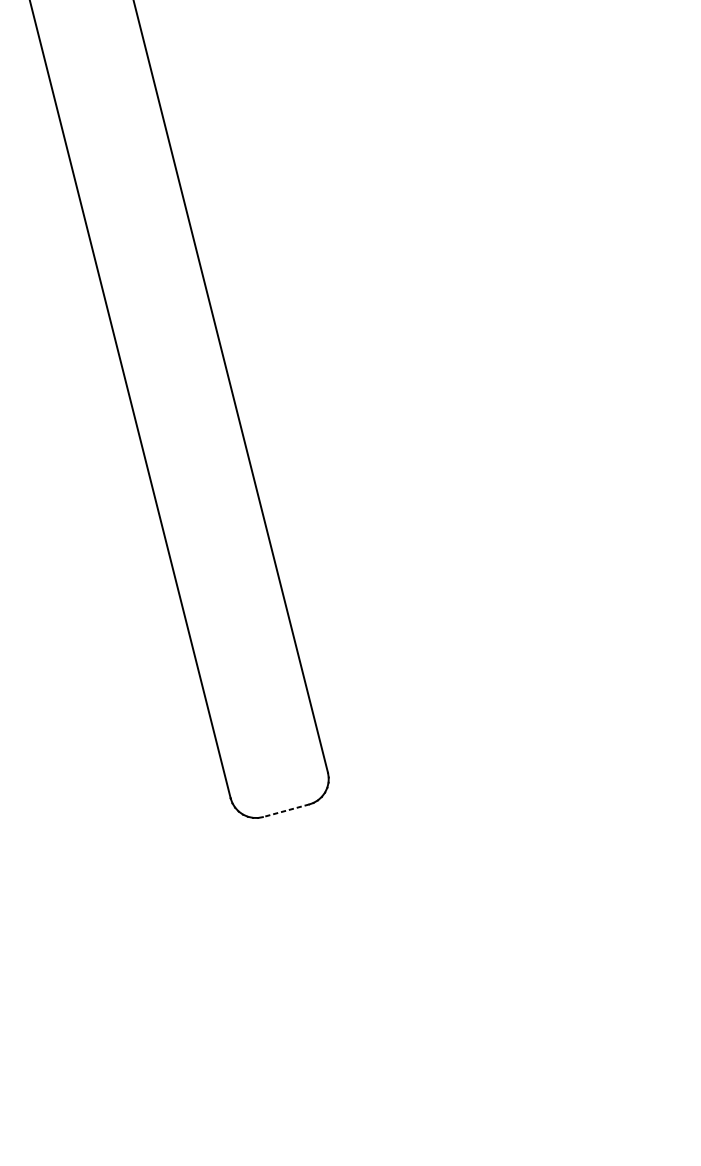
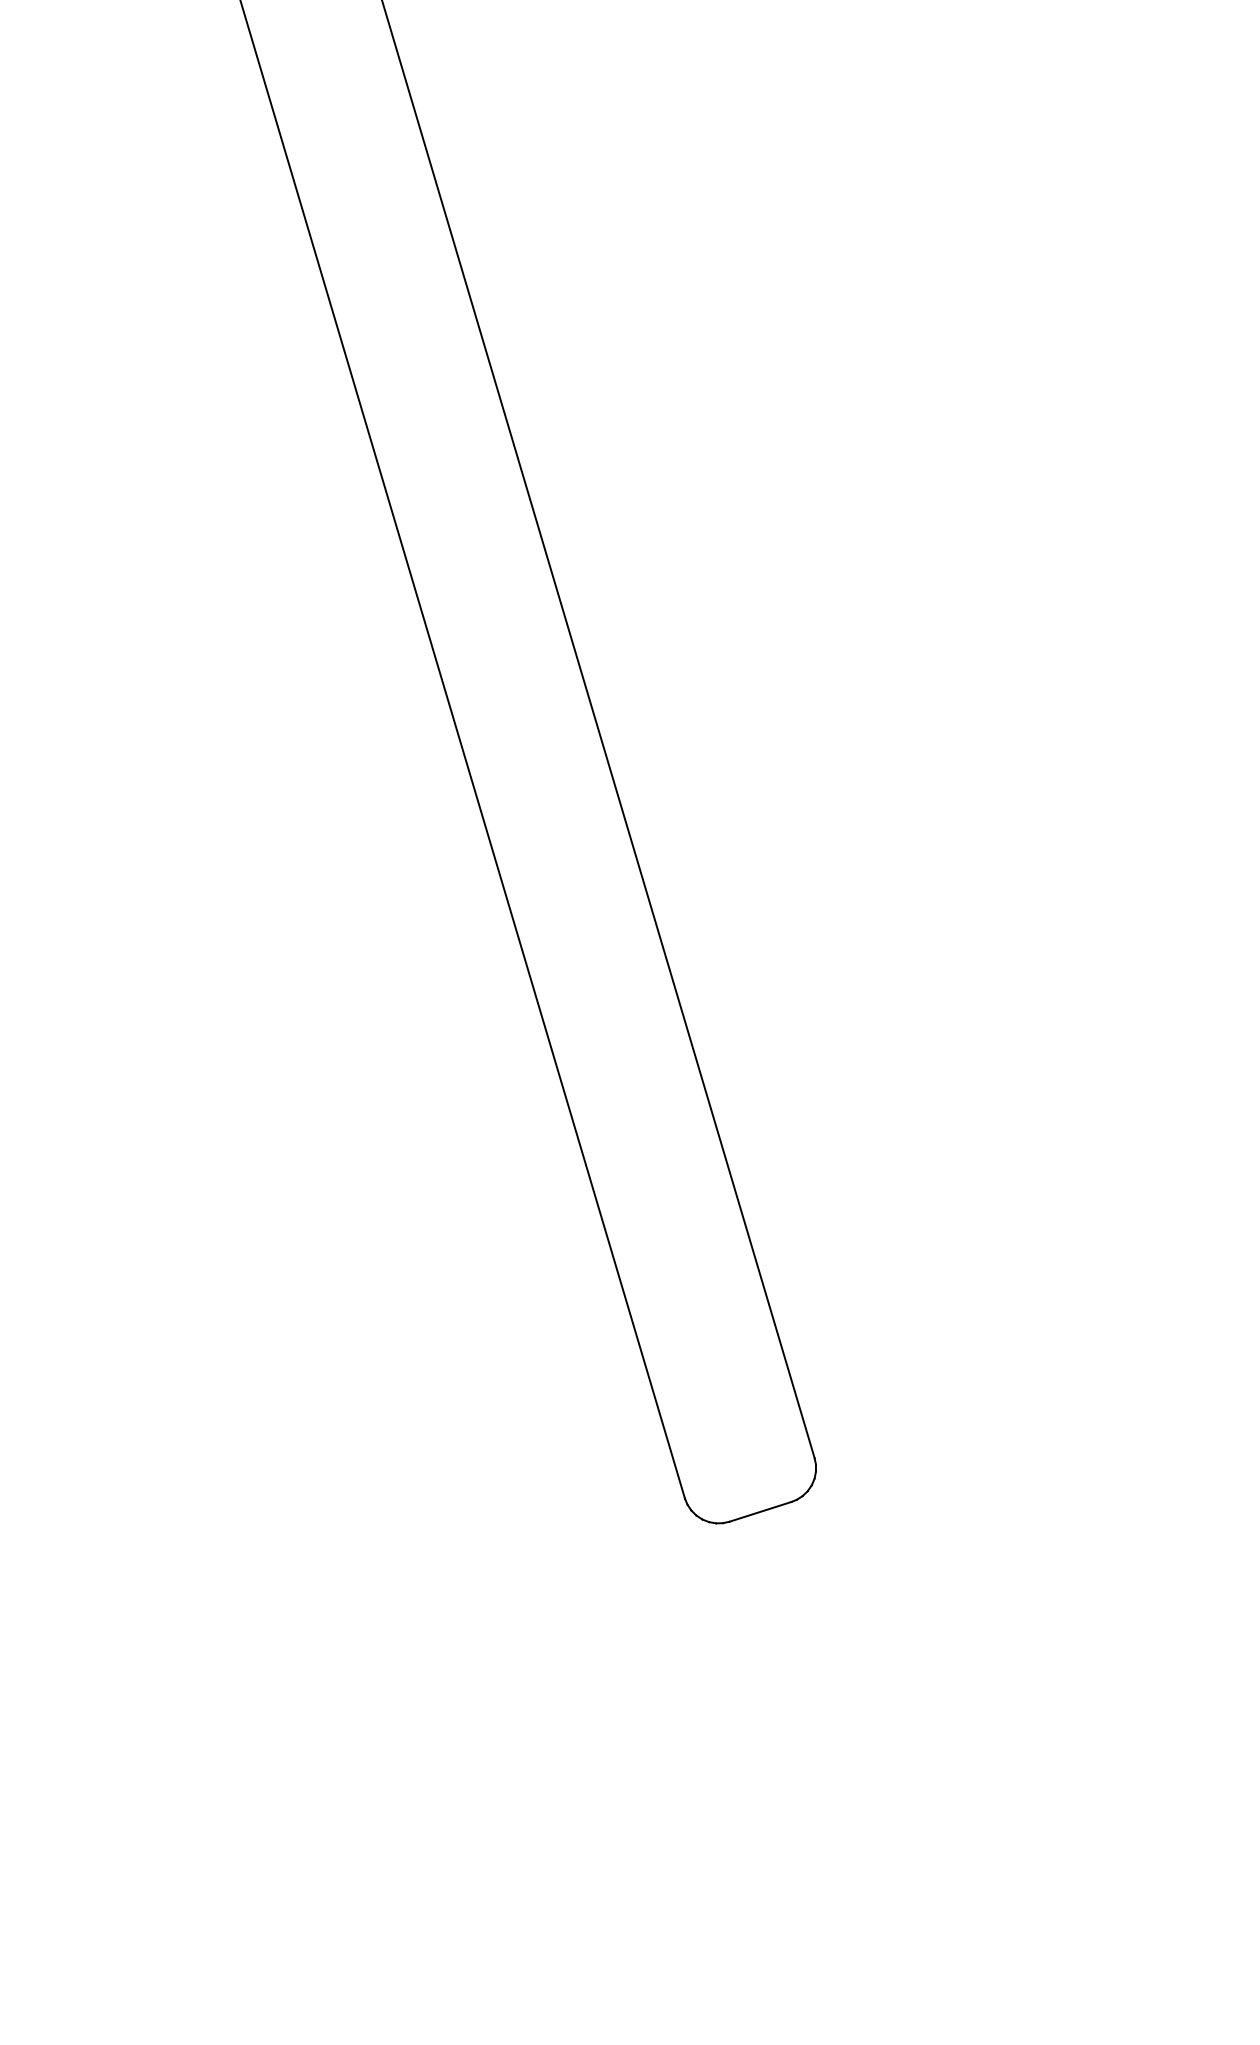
line: (286, 810) -> (760, 1511), dashed -> solid

